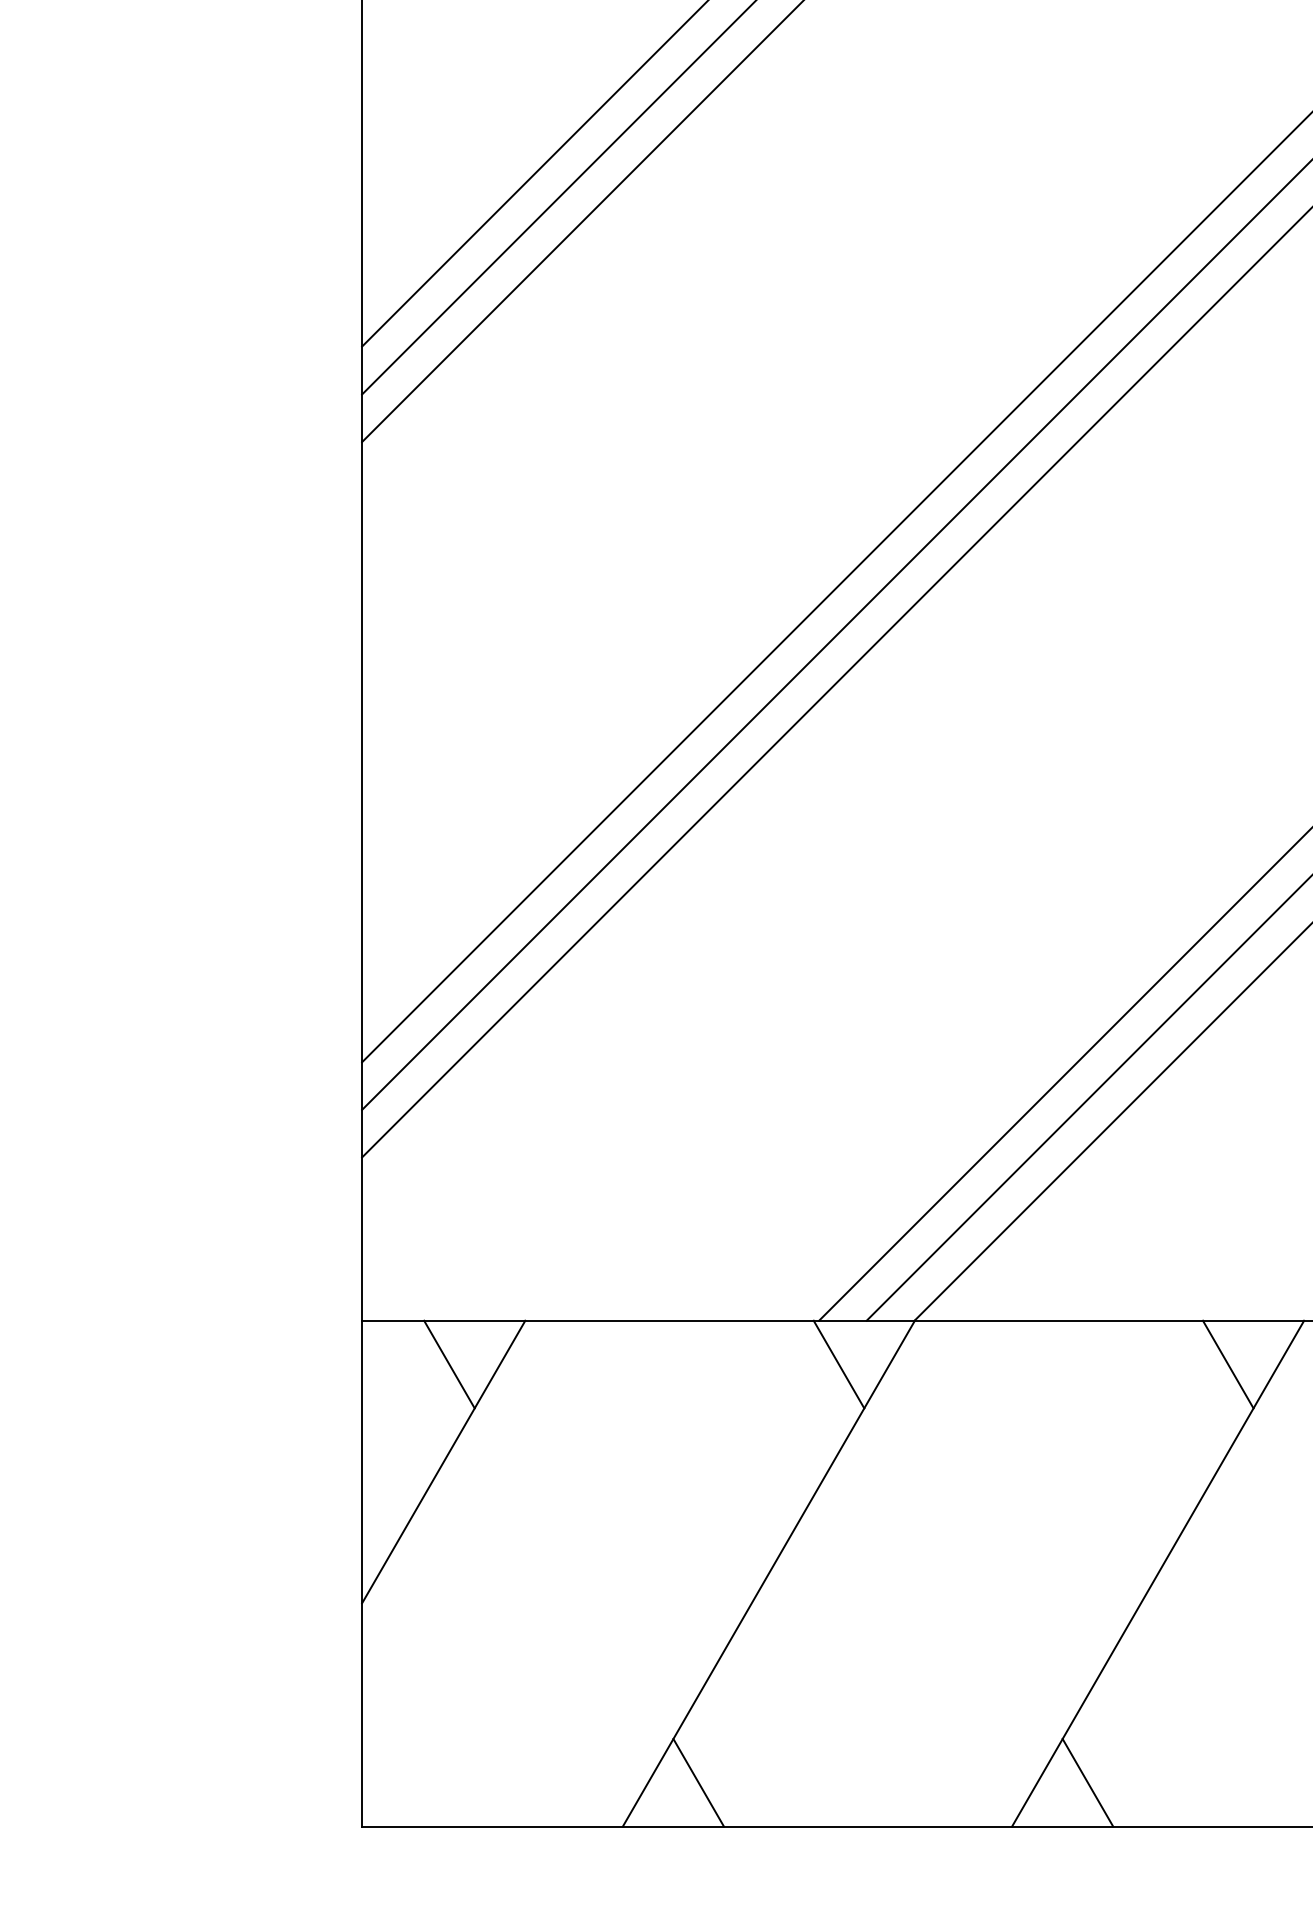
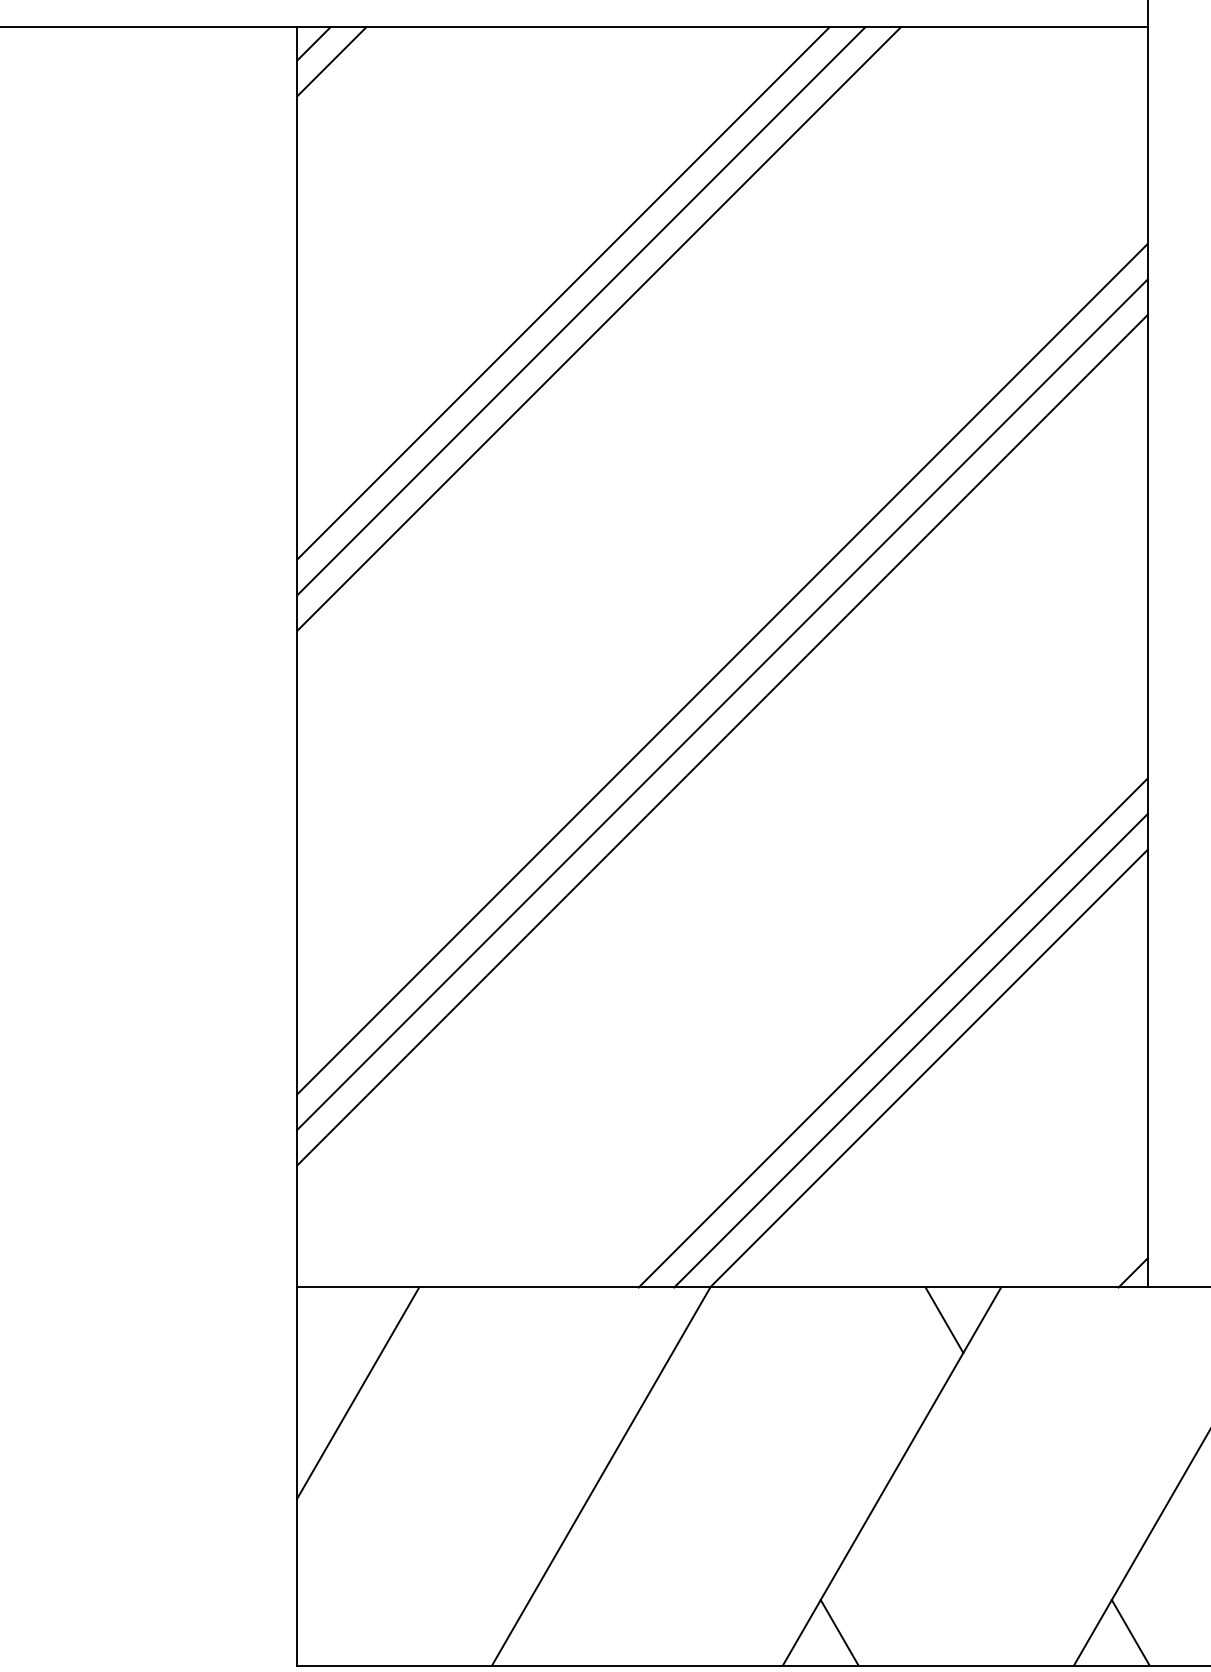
line: (449, 1363) -> (362, 1319), removed
line: (838, 1363) -> (653, 1319), removed
line: (698, 1782) -> (548, 1632), removed

